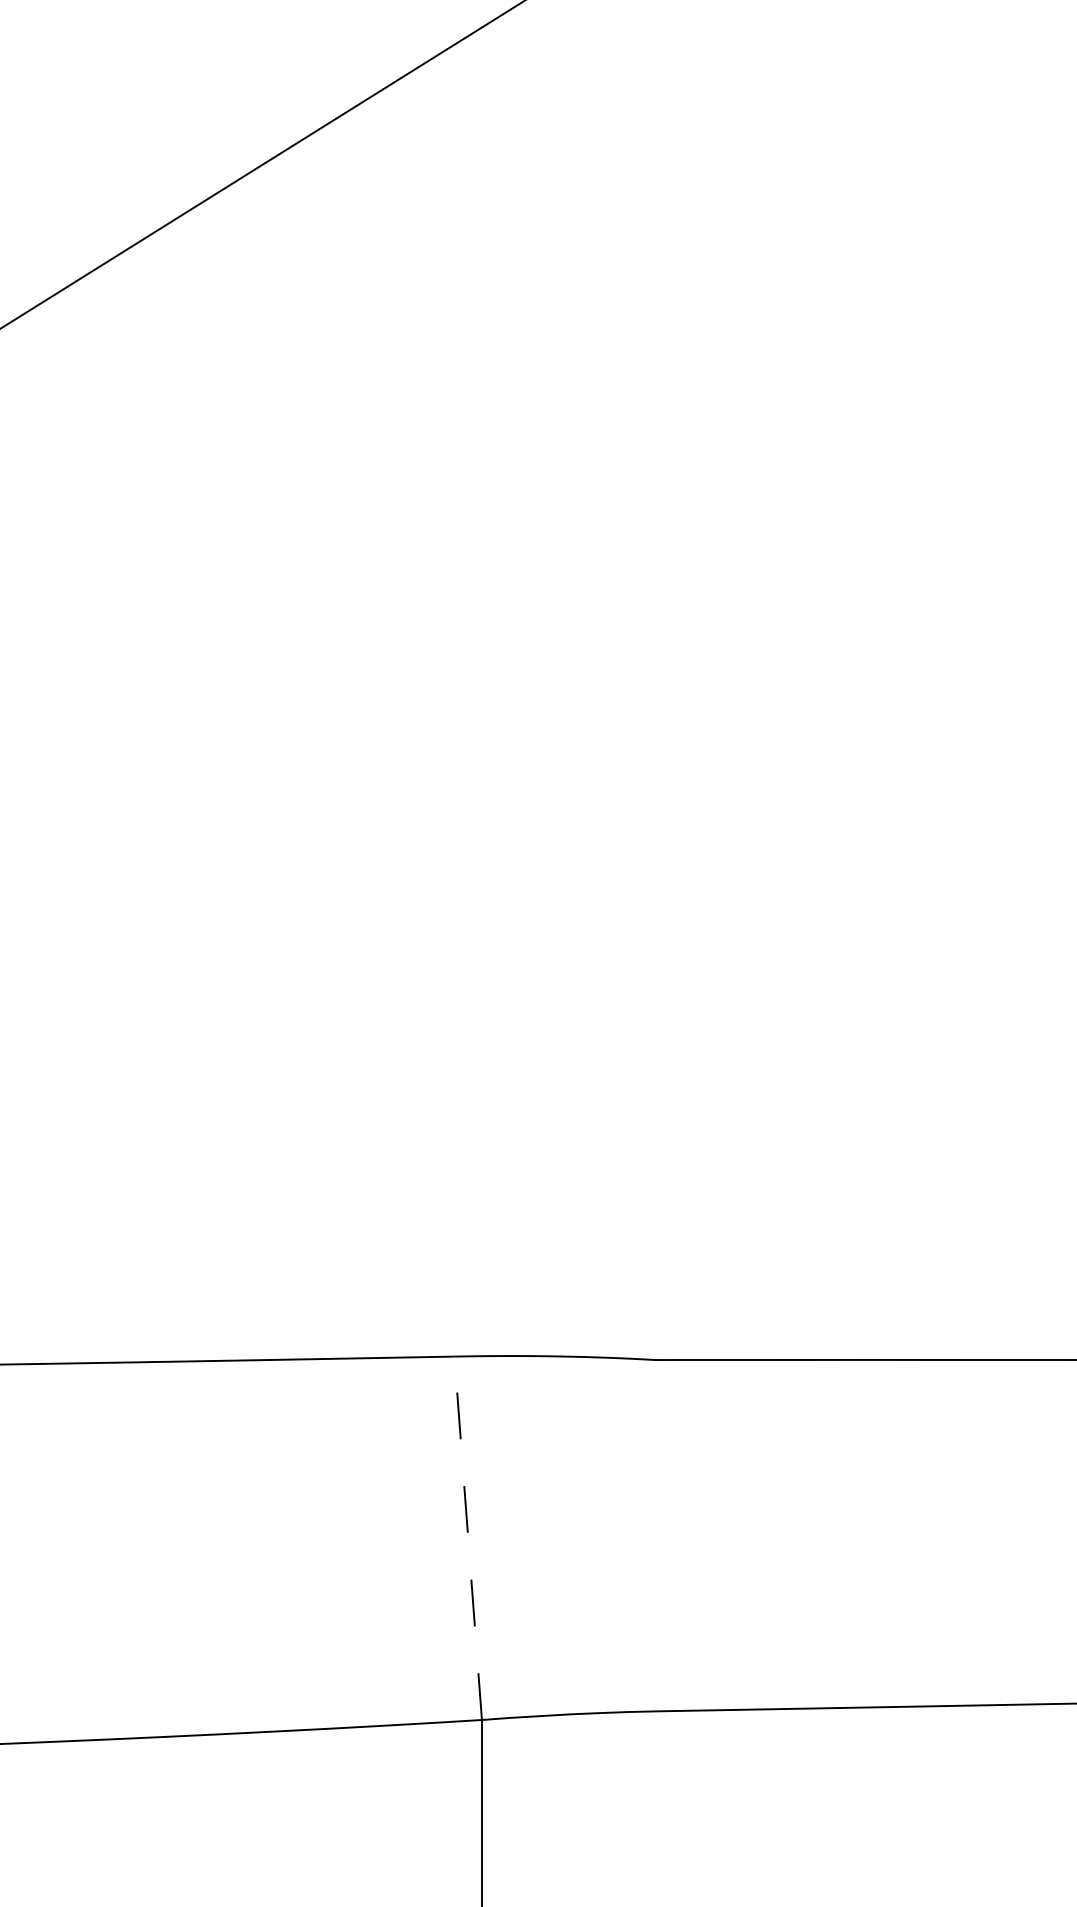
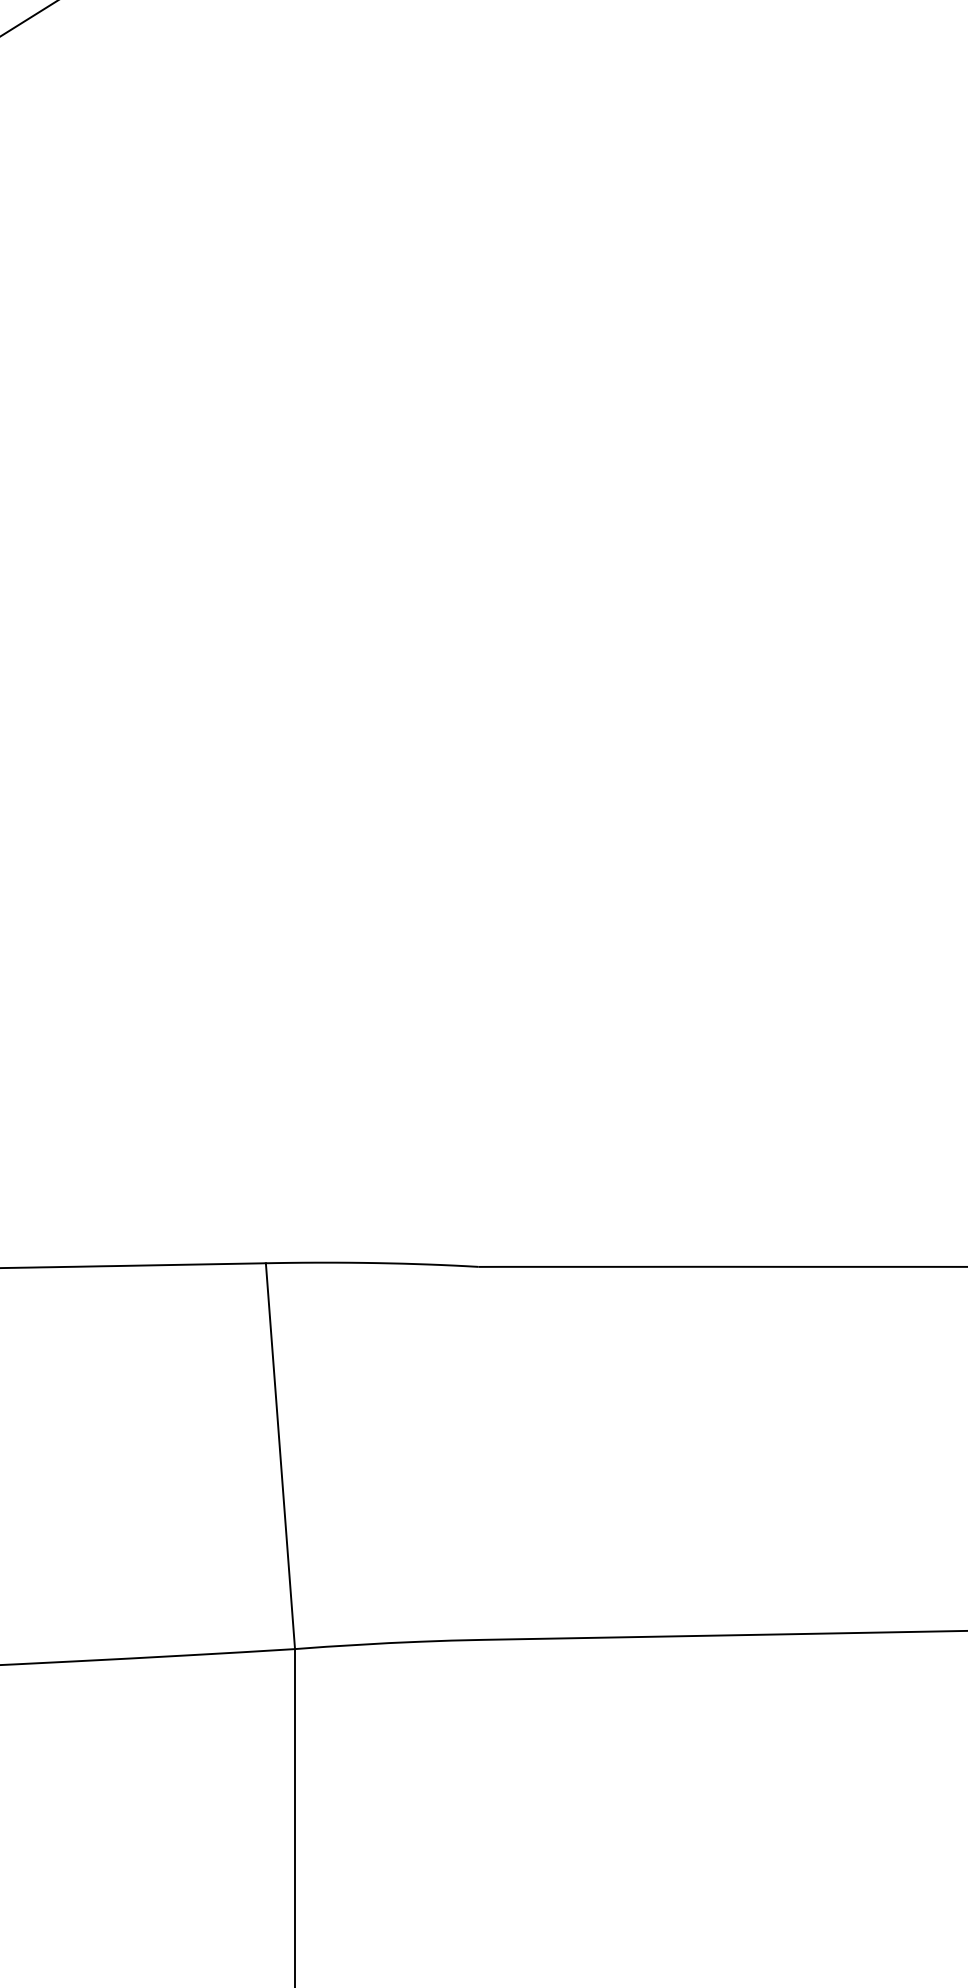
line: (468, 1537) -> (280, 1455), dashed -> solid

